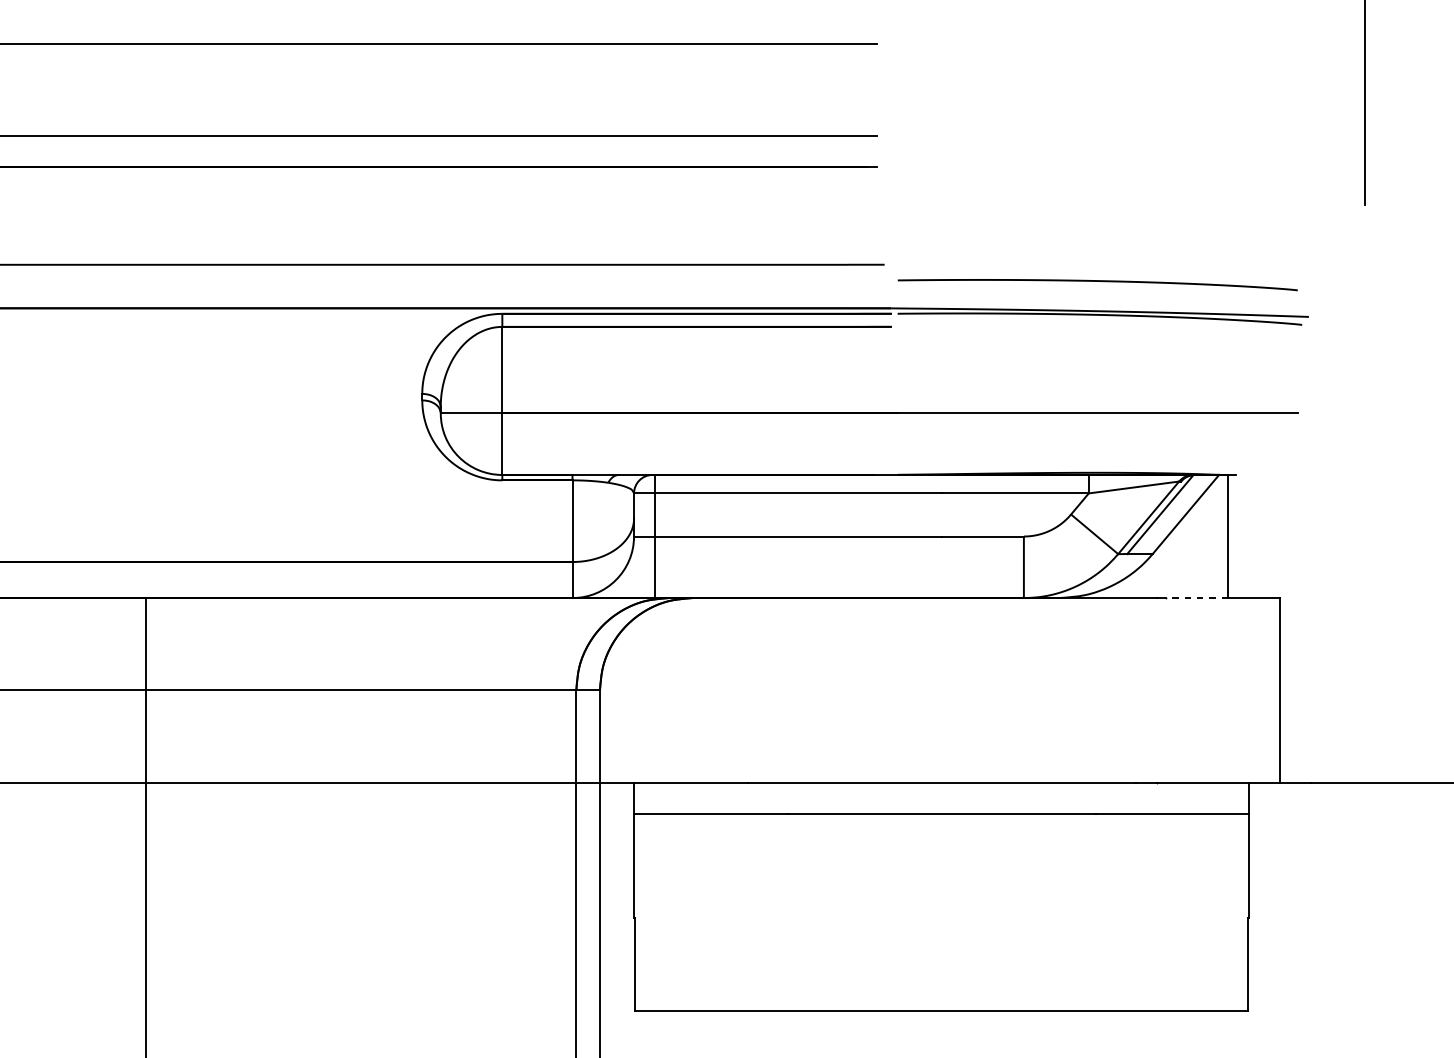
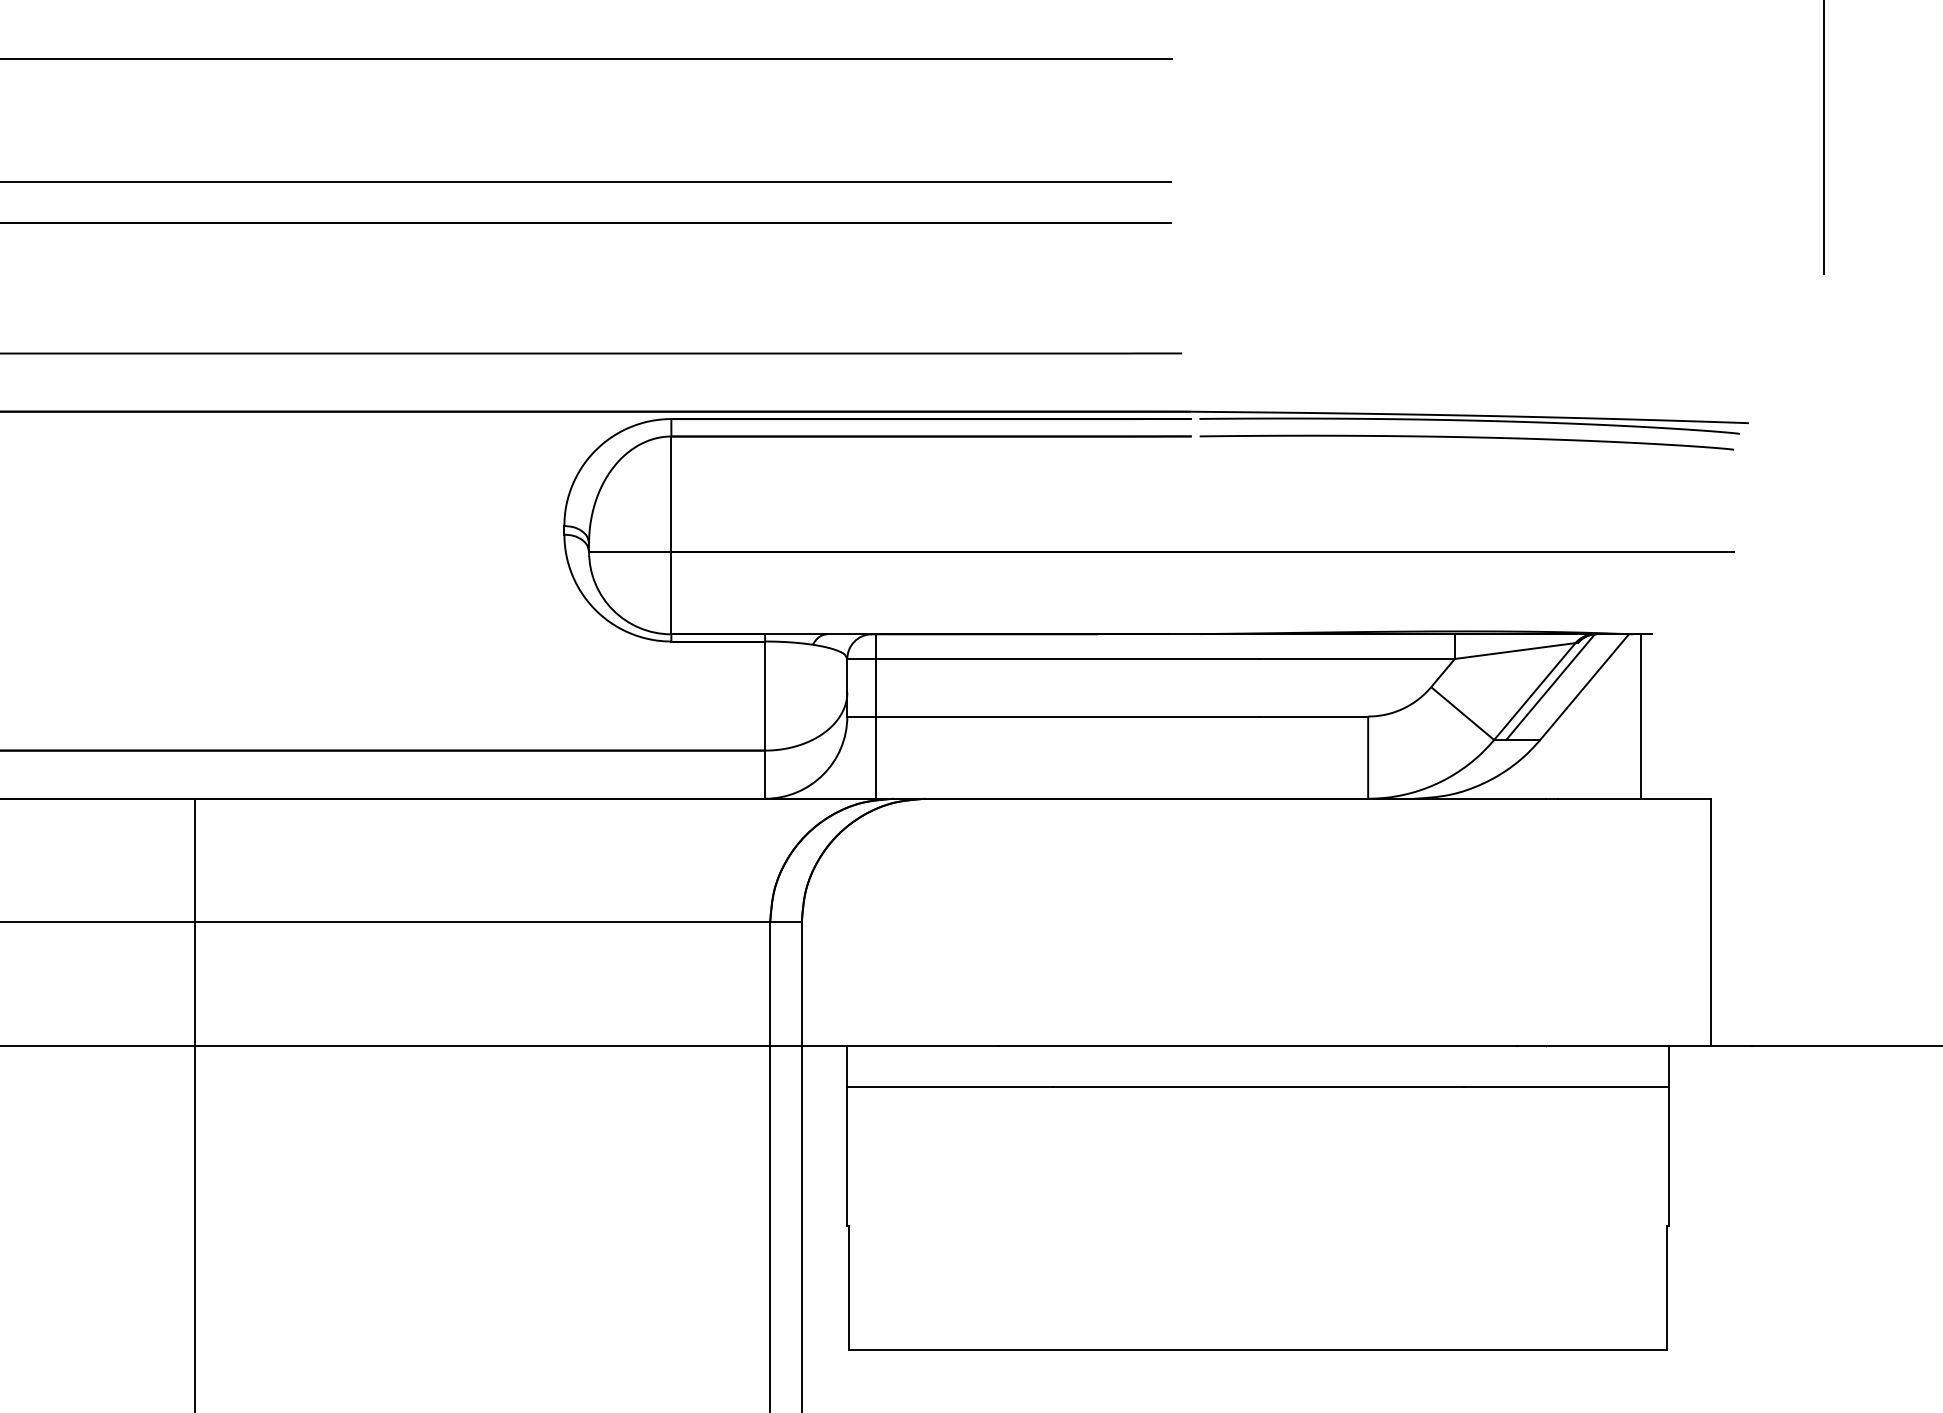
curve: (1097, 281) -> (1466, 438), moved
line: (1197, 597) -> (1599, 798), dashed -> solid

